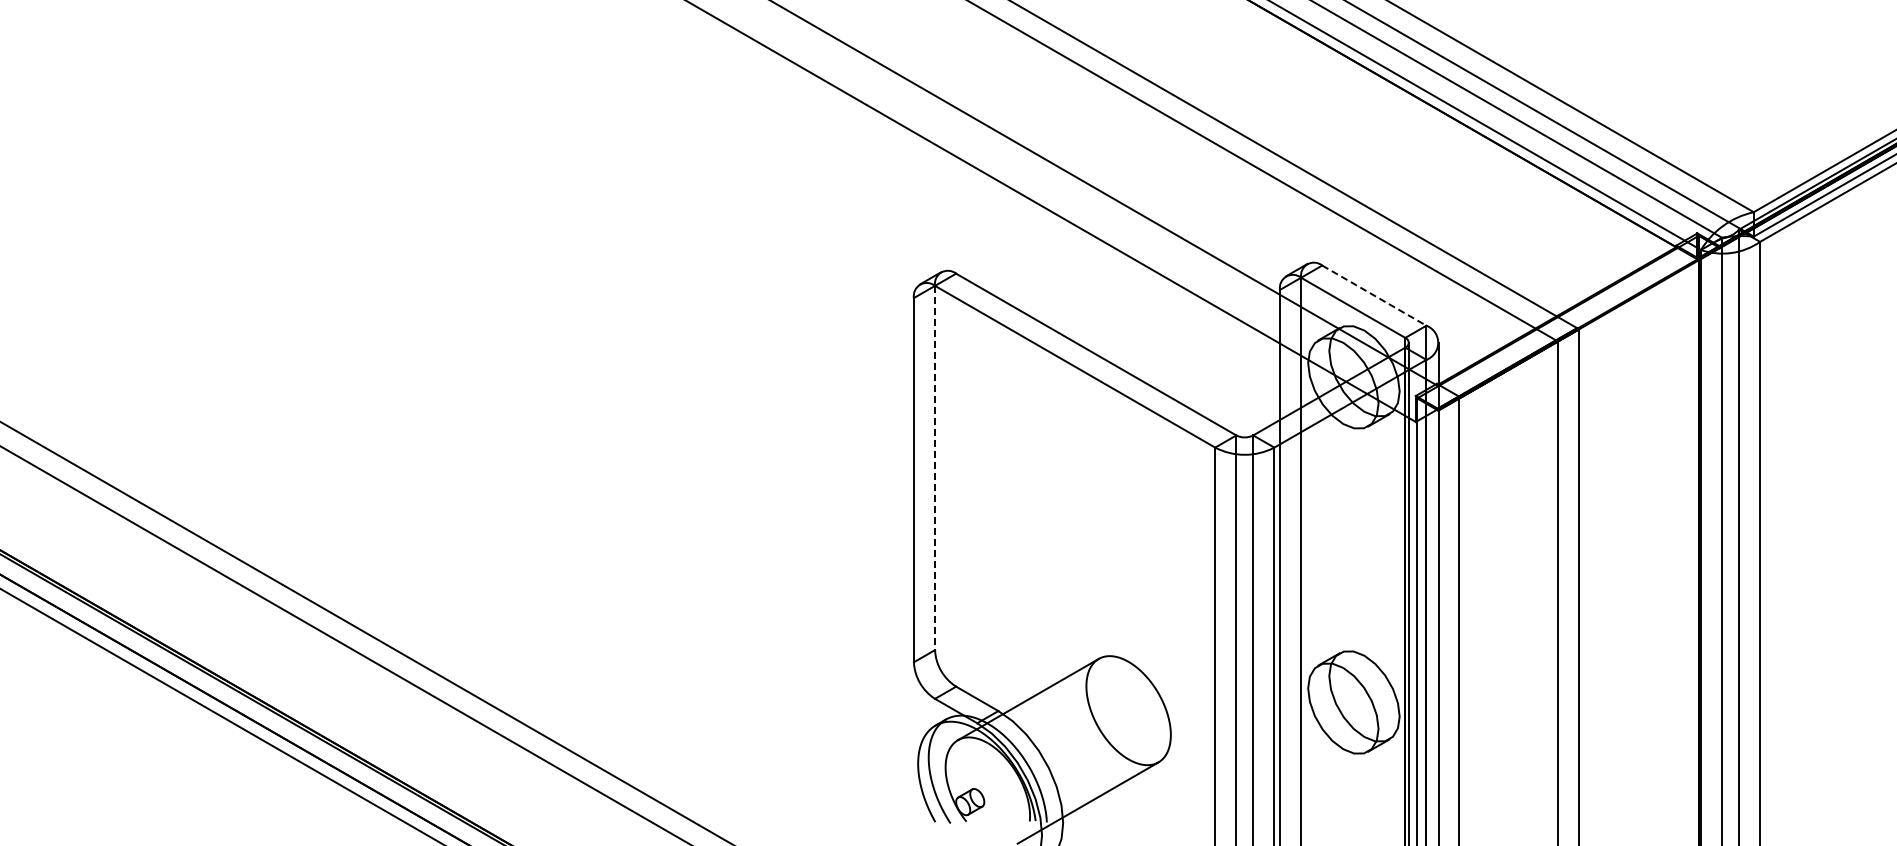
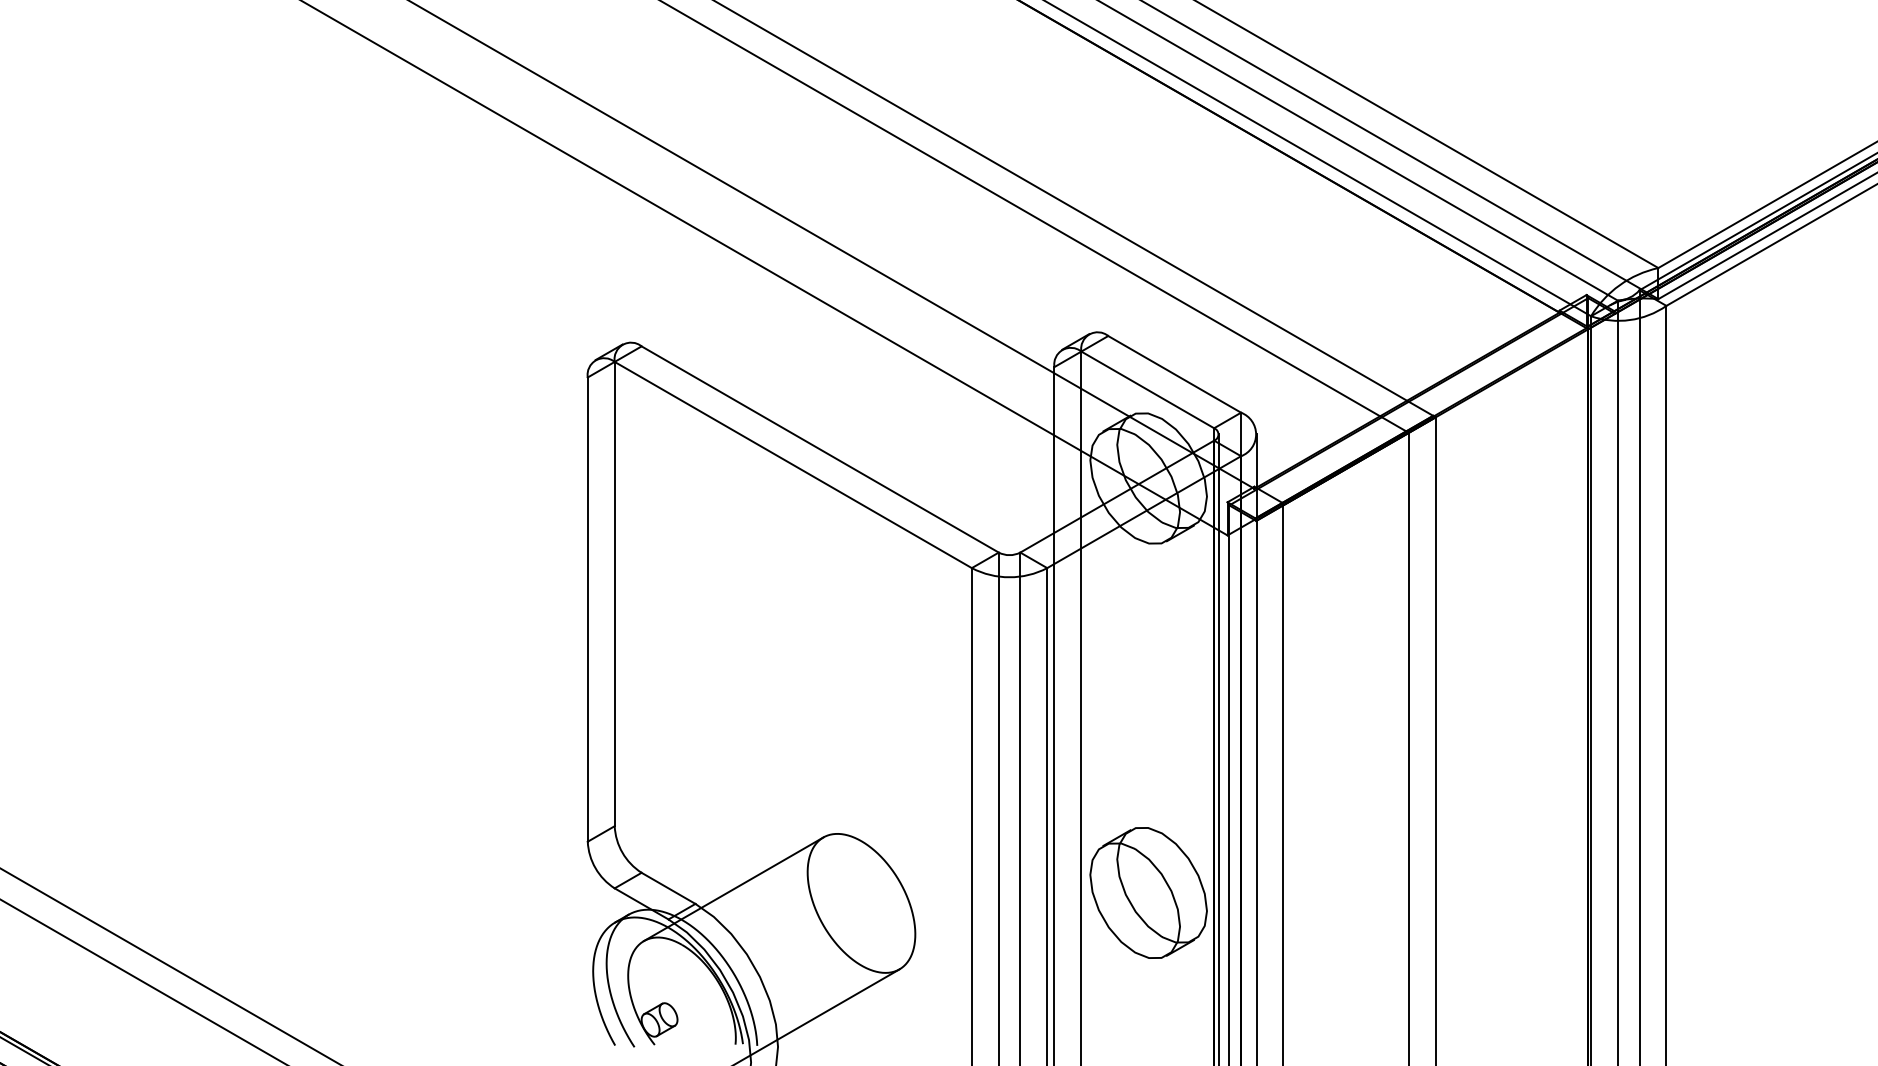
line: (1374, 295) -> (1174, 374), dashed -> solid
line: (935, 468) -> (615, 594), dashed -> solid

